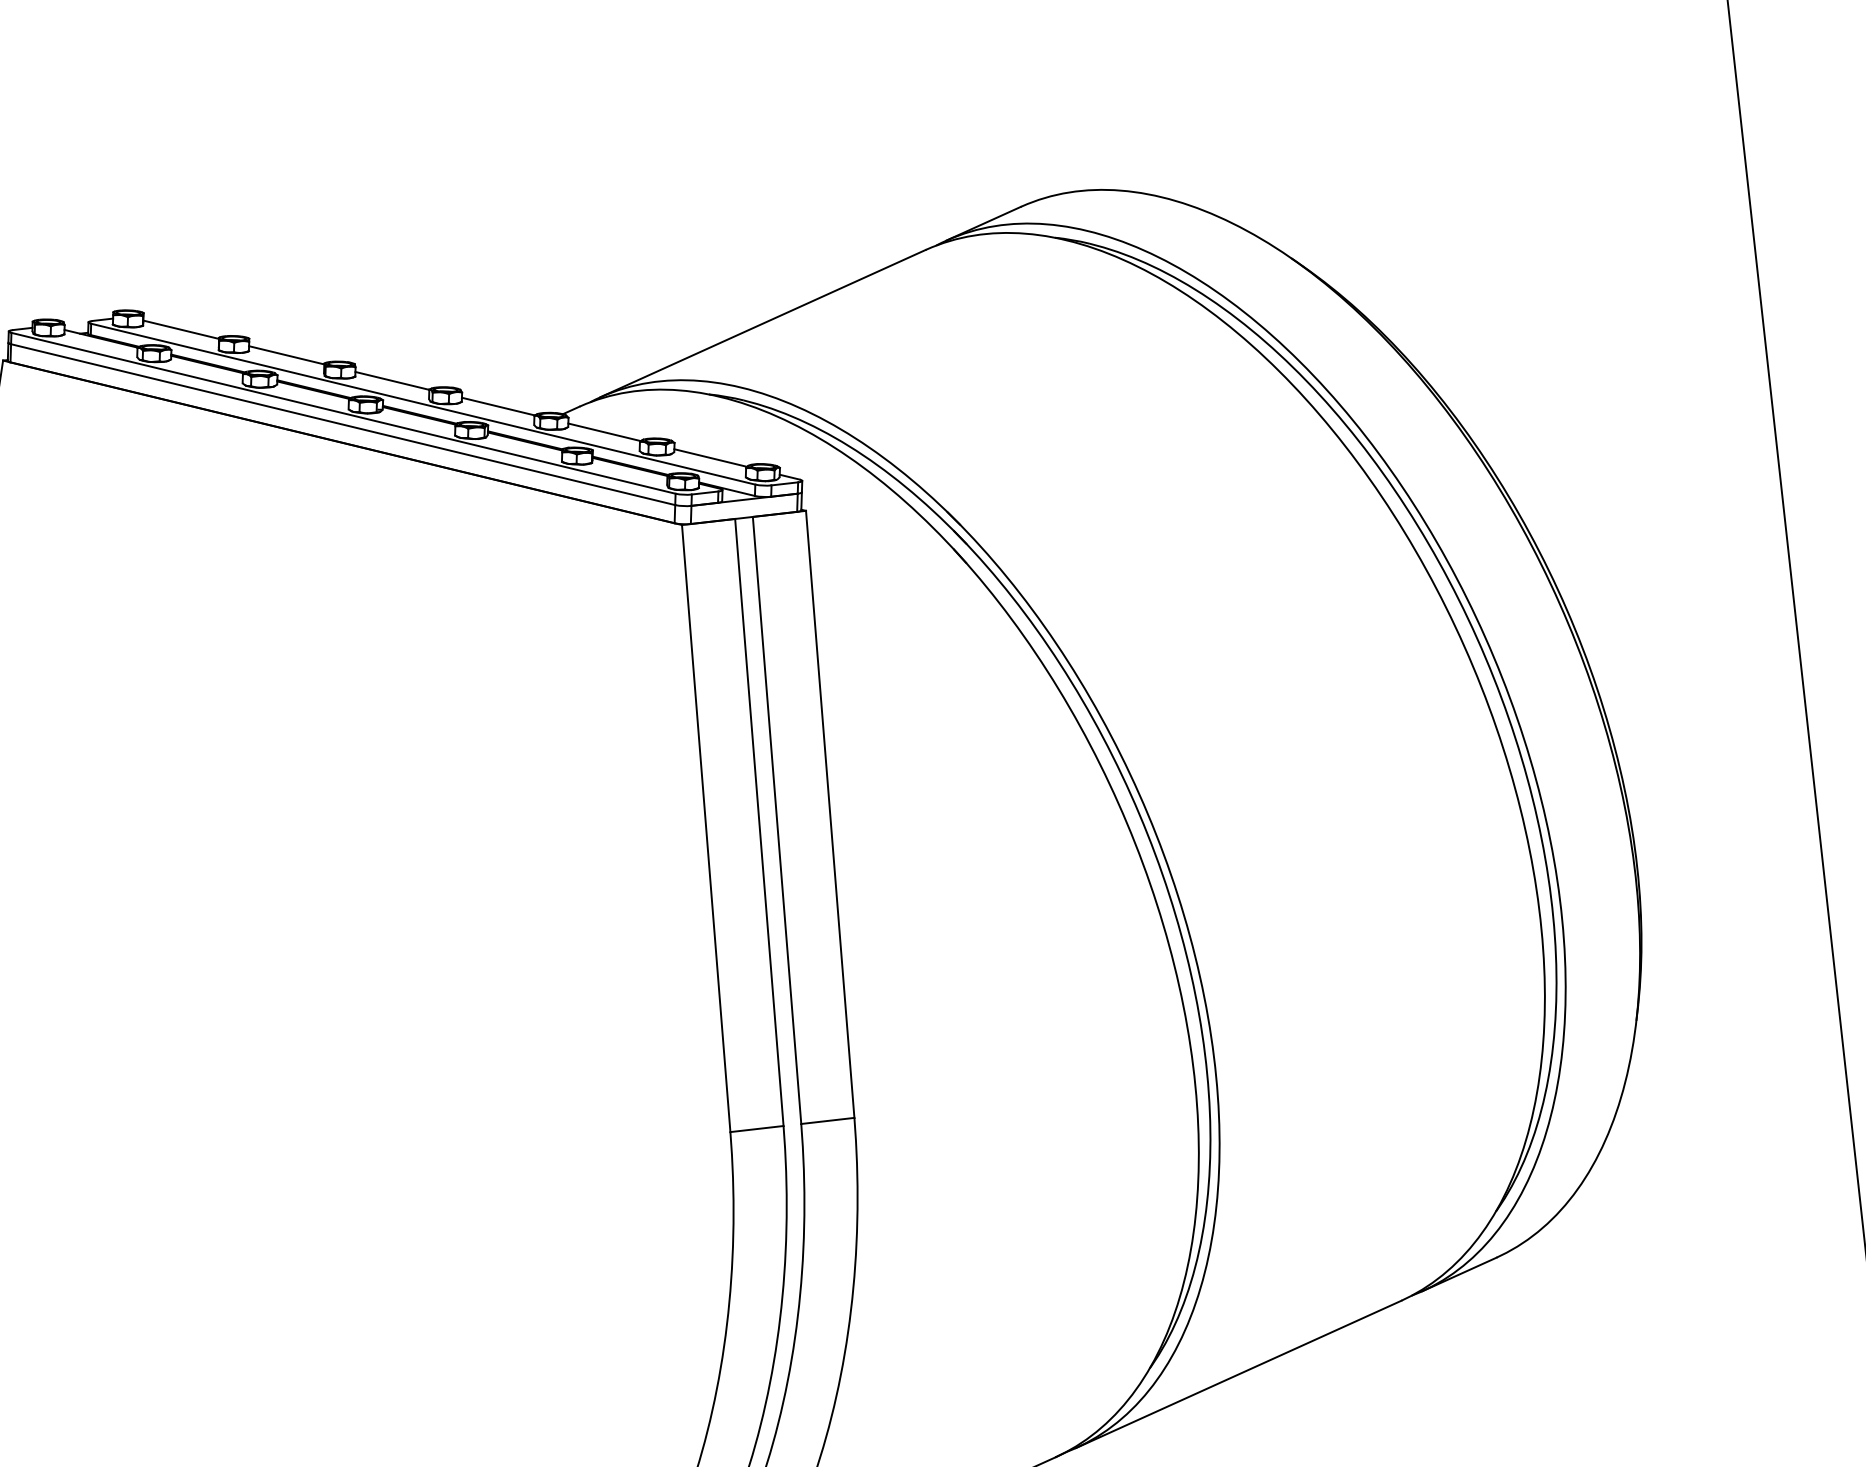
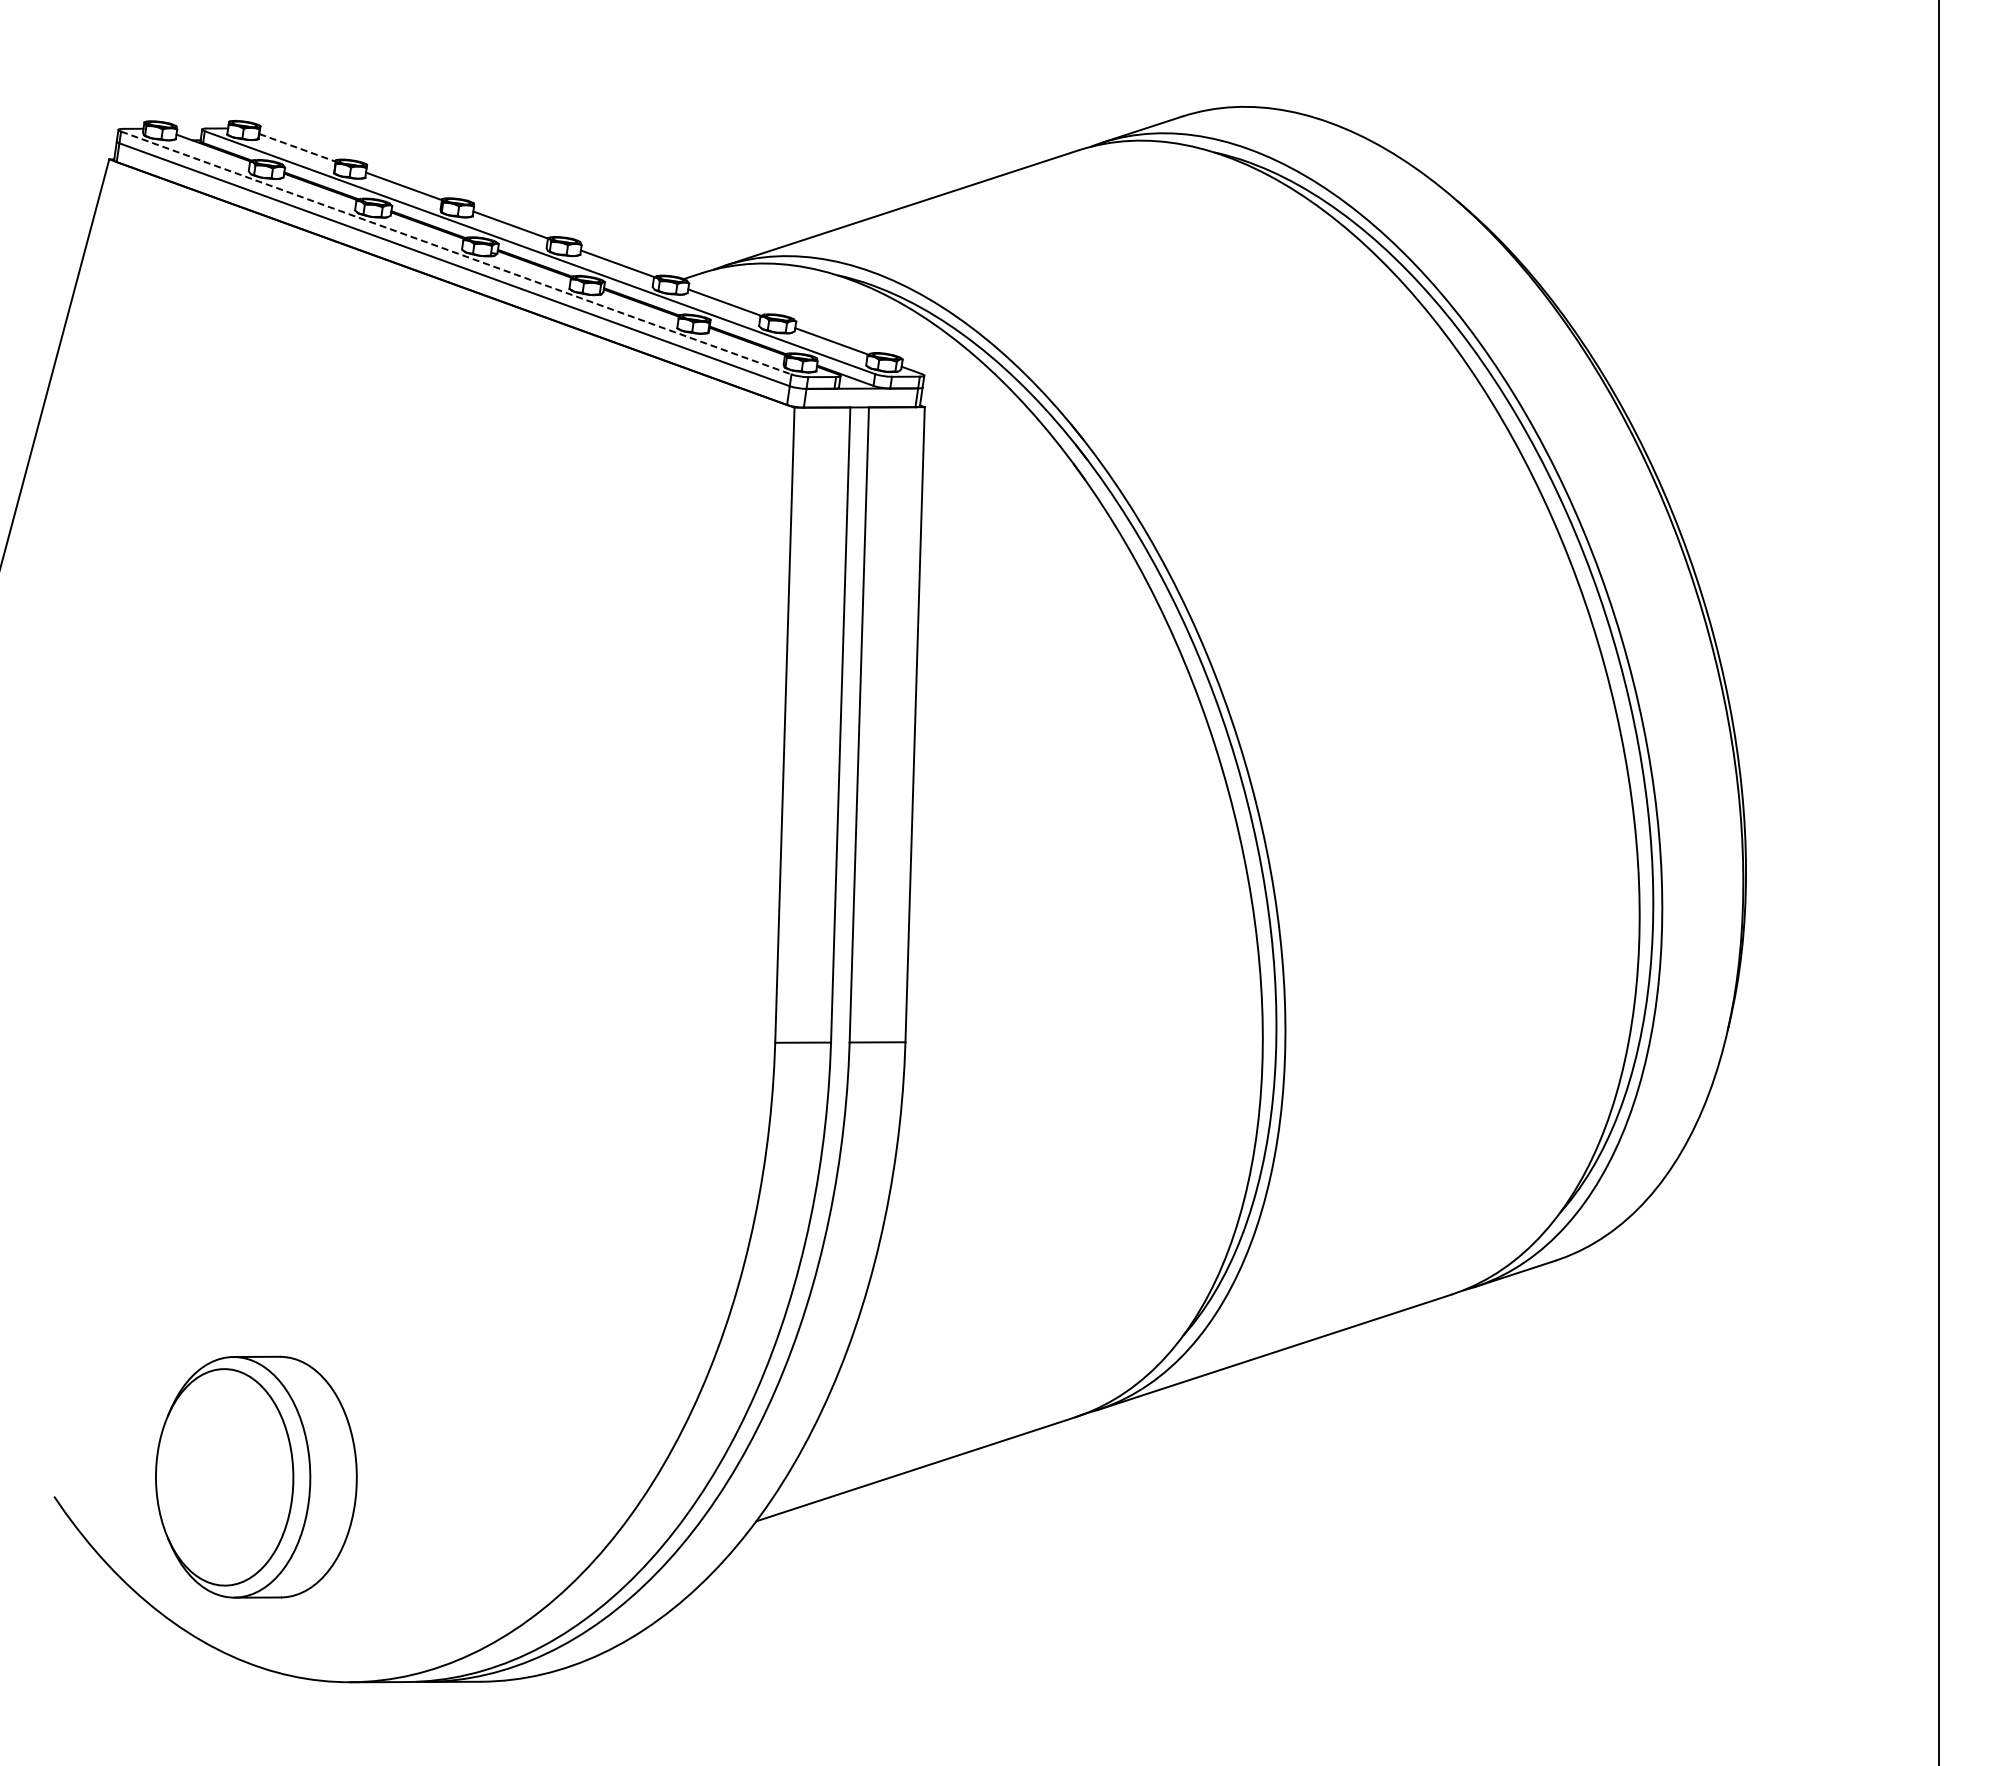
line: (181, 329) -> (297, 147), solid -> dashed
line: (343, 413) -> (456, 253), solid -> dashed

